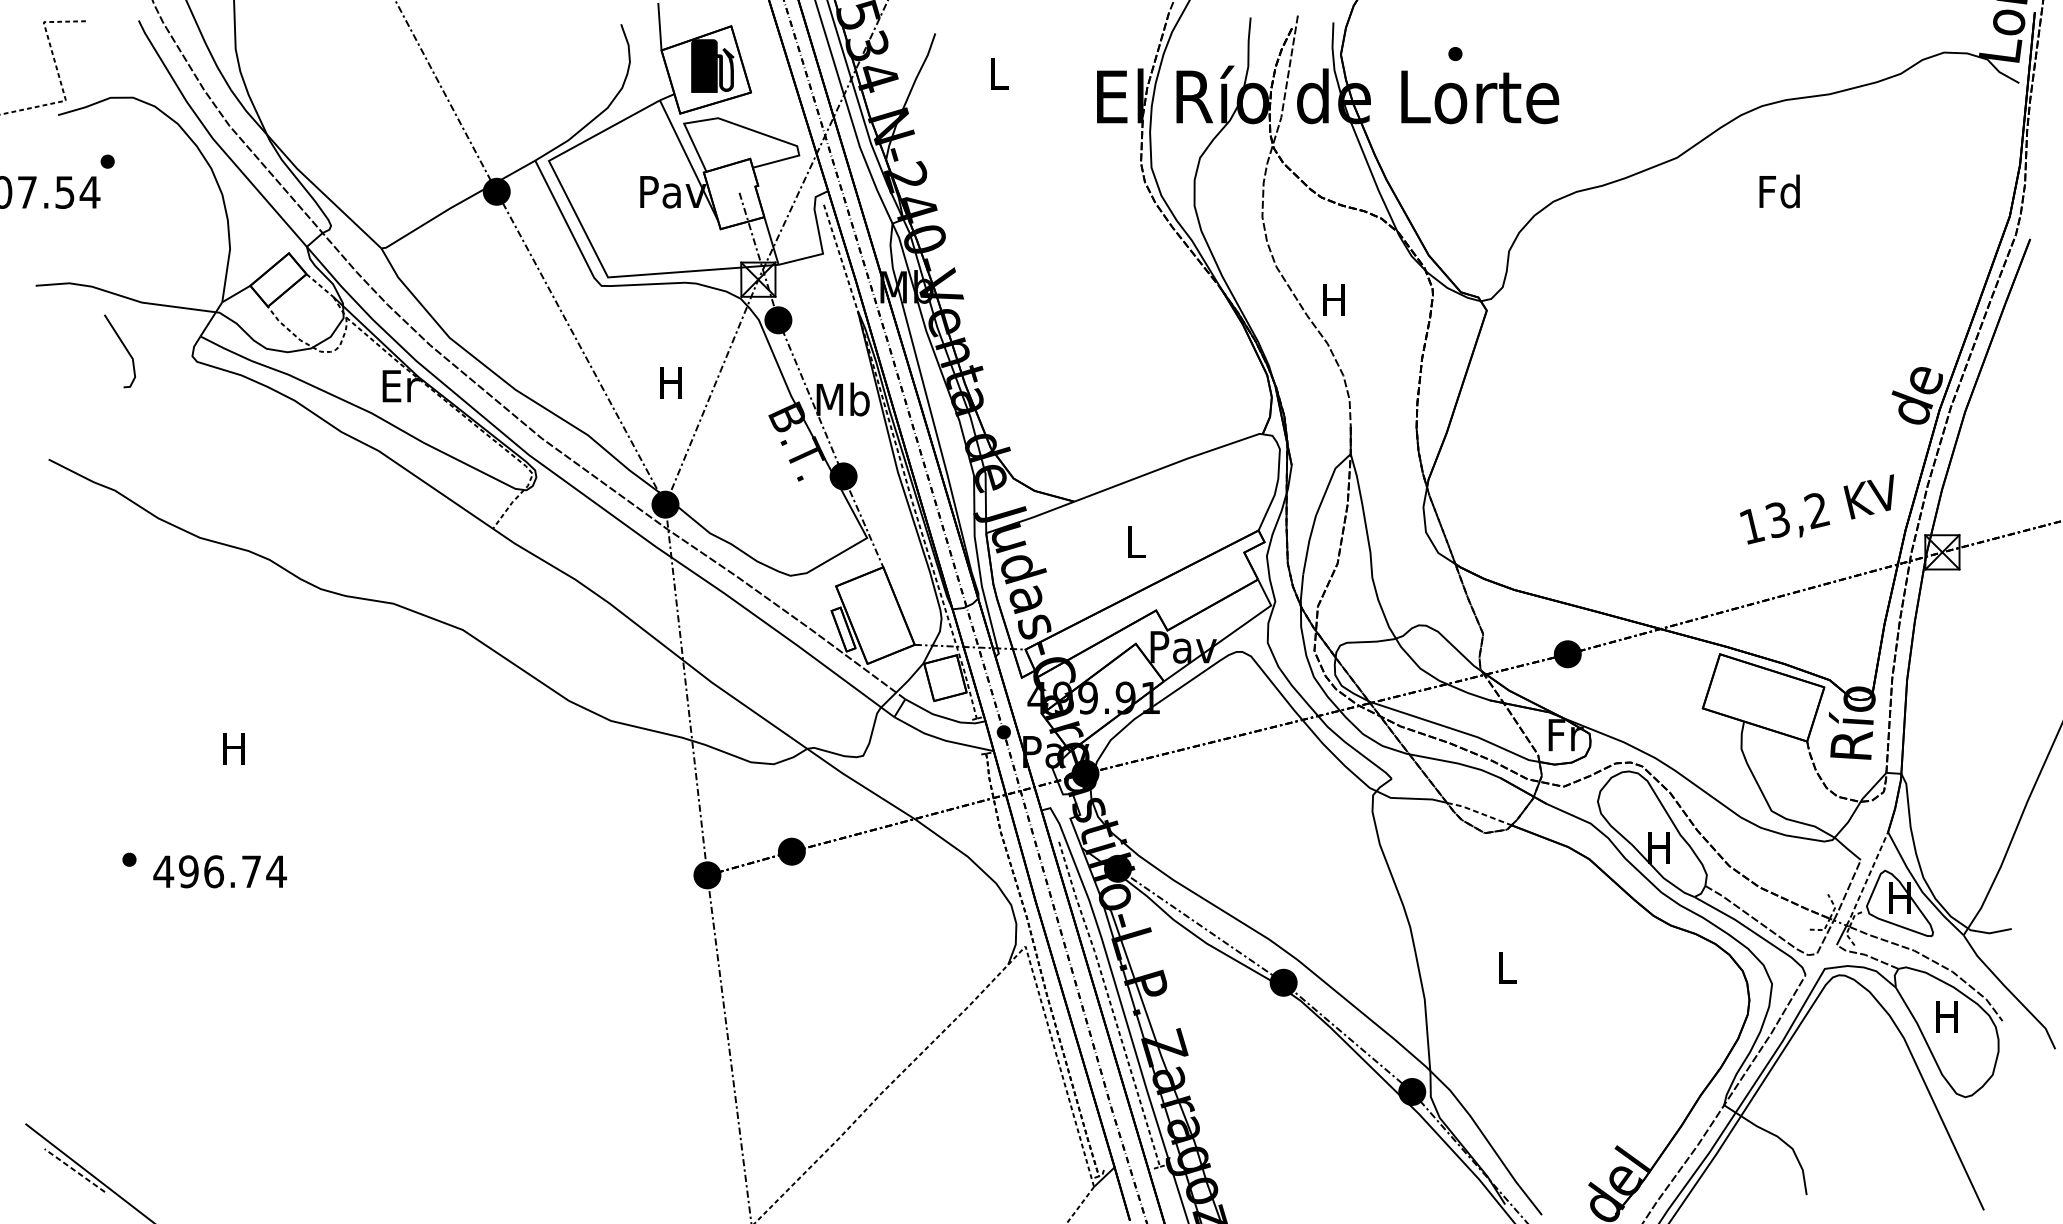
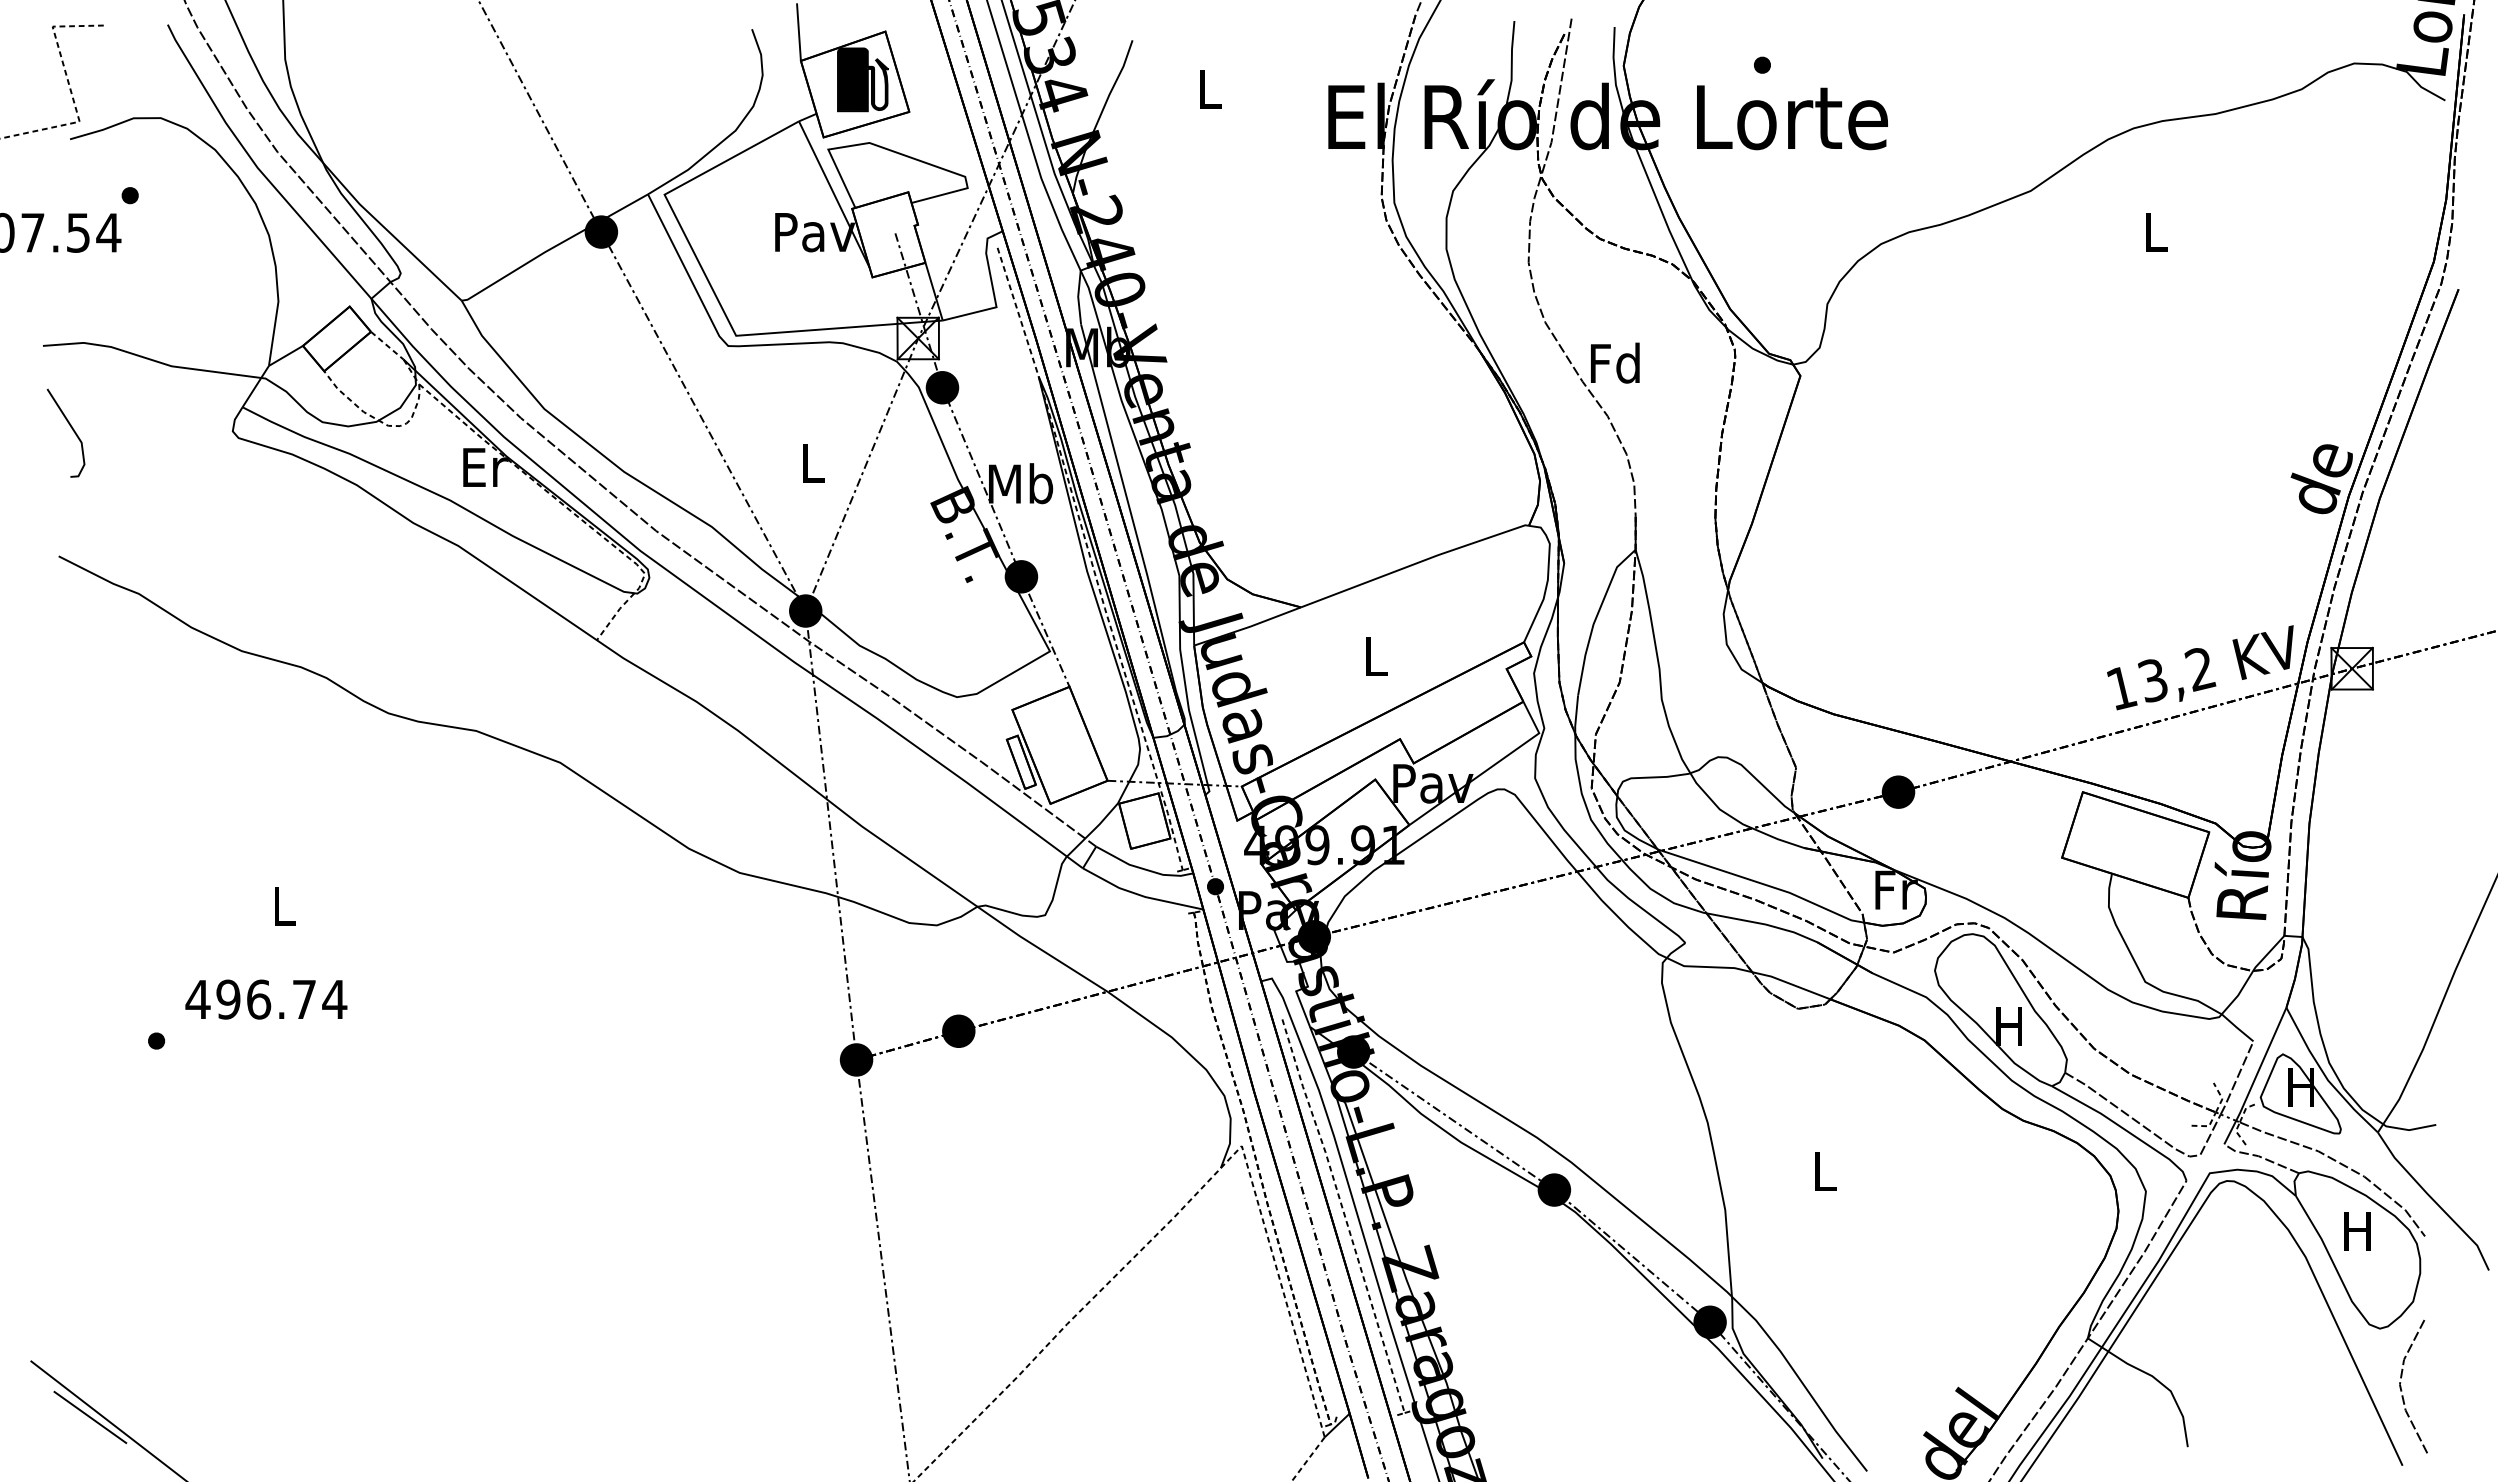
text: (1779, 191) -> (2154, 231), Fd -> L
text: (1334, 299) -> (1615, 362), H -> Fd
line: (123, 346) -> (70, 427), moved
text: (670, 382) -> (811, 463), H -> L
text: (1817, 509) -> (2200, 667), moved
text: (234, 748) -> (283, 906), H -> L
line: (1479, 813) -> (1791, 984), dashed -> solid
text: (220, 871) -> (266, 999), moved
line: (1867, 879) -> (2261, 1064), dashed -> solid
line: (1983, 1148) -> (2402, 1390), added
line: (74, 1170) -> (90, 1417), dashed -> solid

